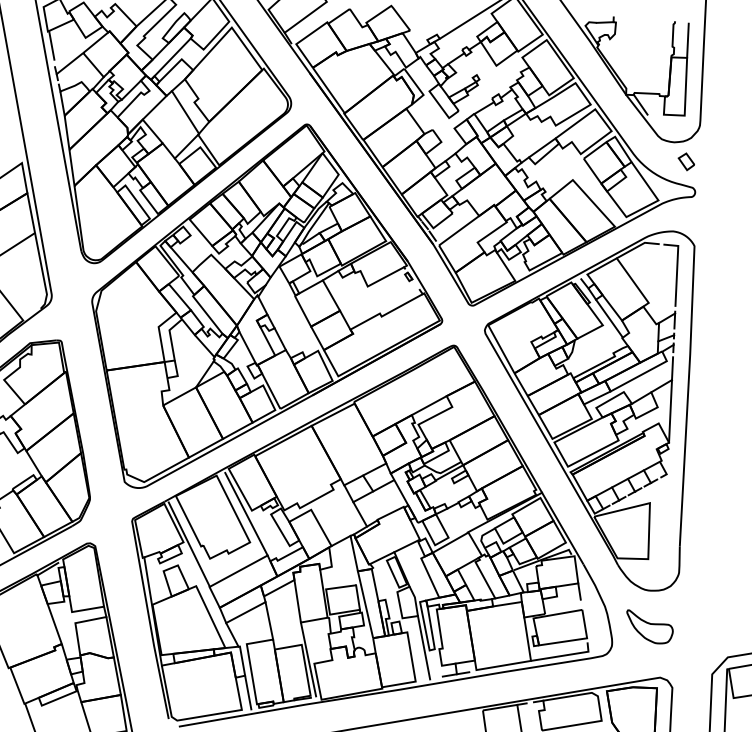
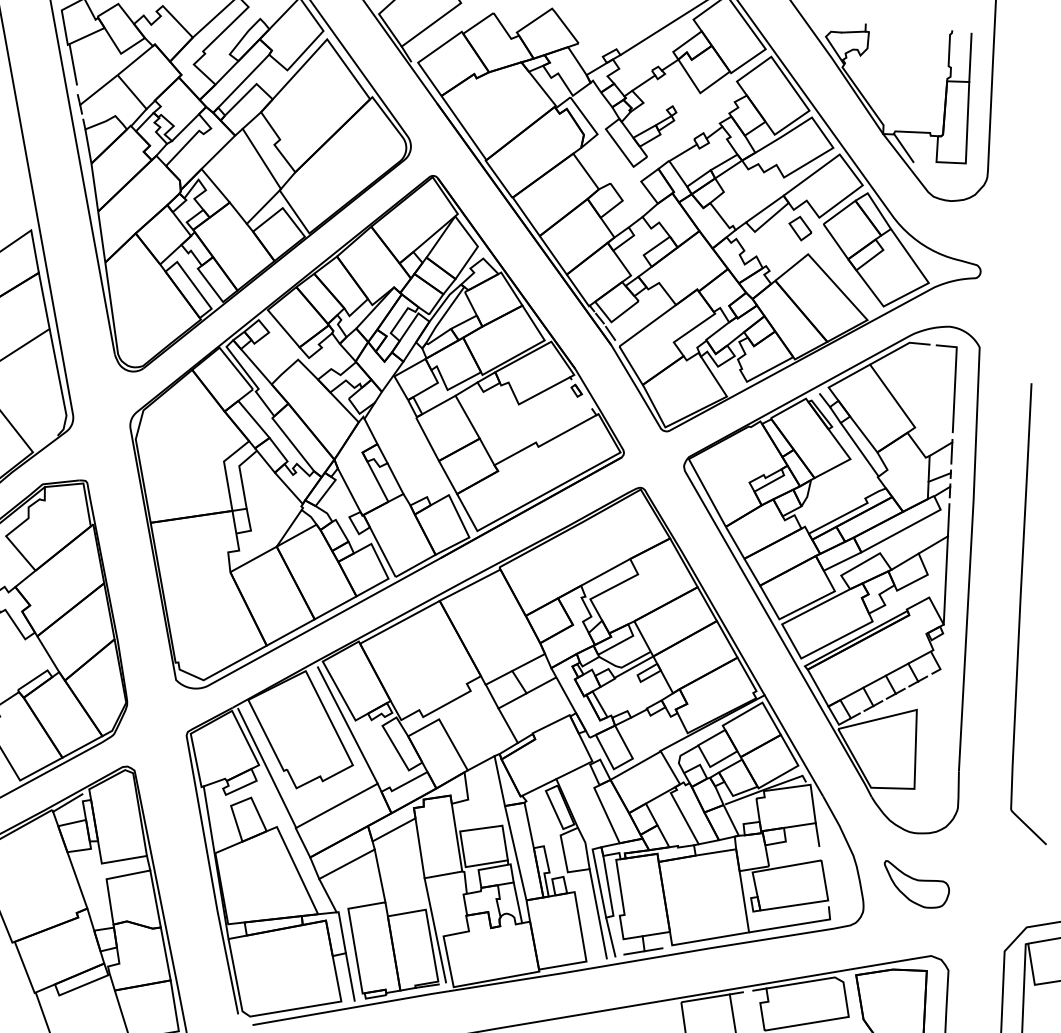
part: (686, 161) -> (800, 228), moved
curve: (723, 435) -> (1020, 614), added
line: (366, 639) -> (517, 902), added
line: (432, 663) -> (610, 936), added

